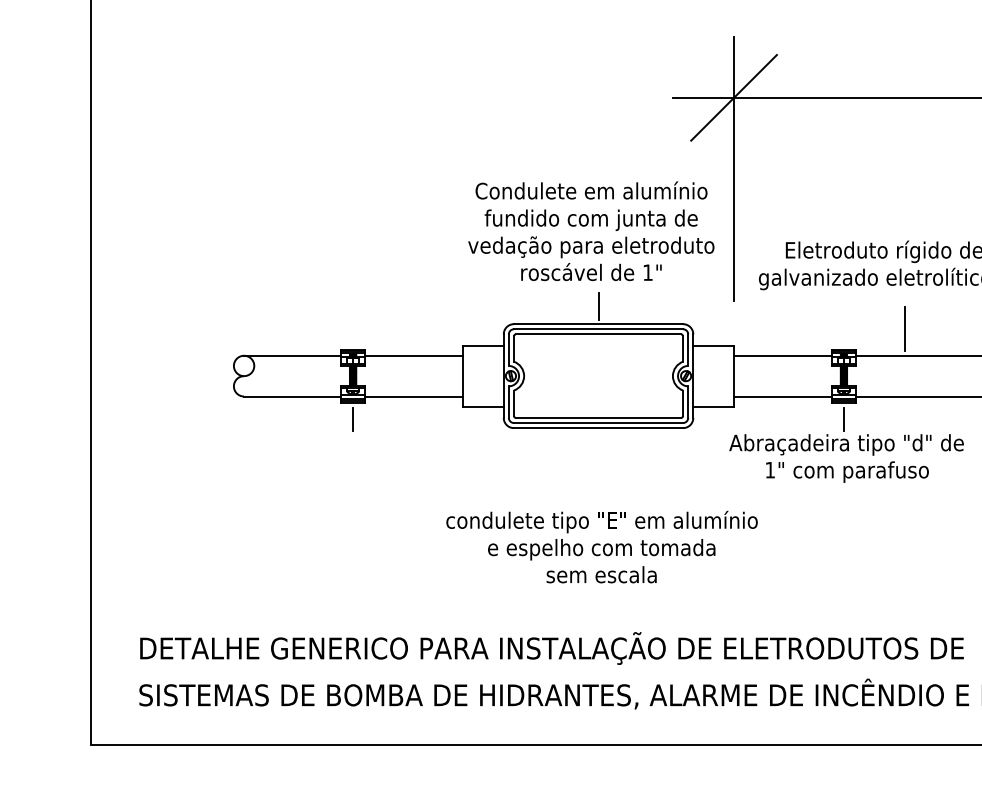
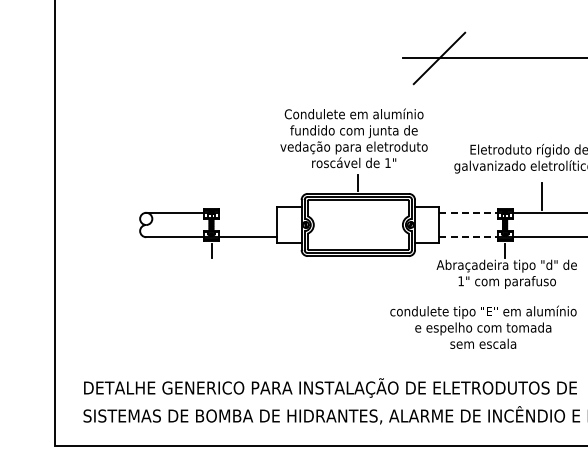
line: (734, 168) -> (439, 100), removed
line: (413, 355) -> (247, 212), removed
line: (784, 355) -> (469, 212), solid -> dashed
line: (784, 397) -> (469, 237), solid -> dashed
text: (602, 545) -> (483, 326), moved

